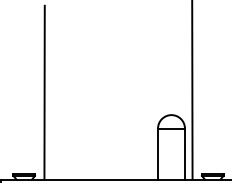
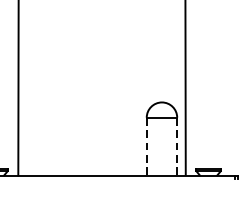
line: (158, 154) -> (147, 146), solid -> dashed
line: (184, 154) -> (176, 146), solid -> dashed

